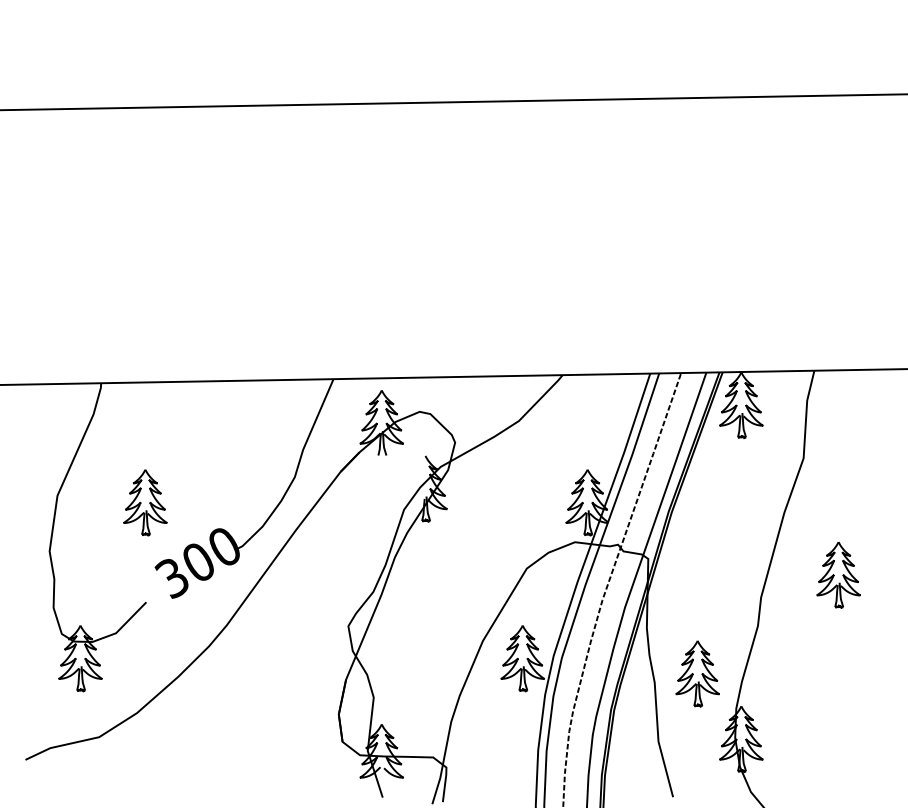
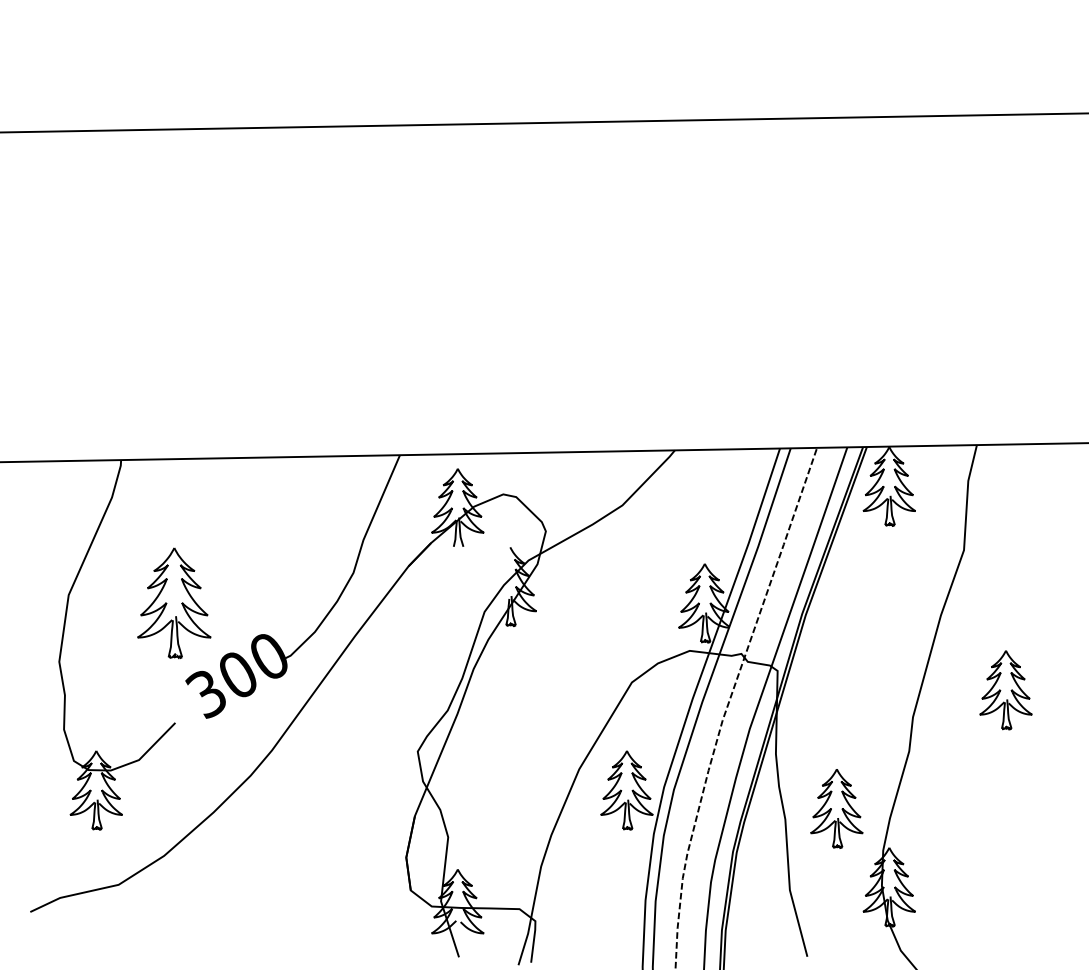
part: (144, 502) -> (173, 603), size x1.4

